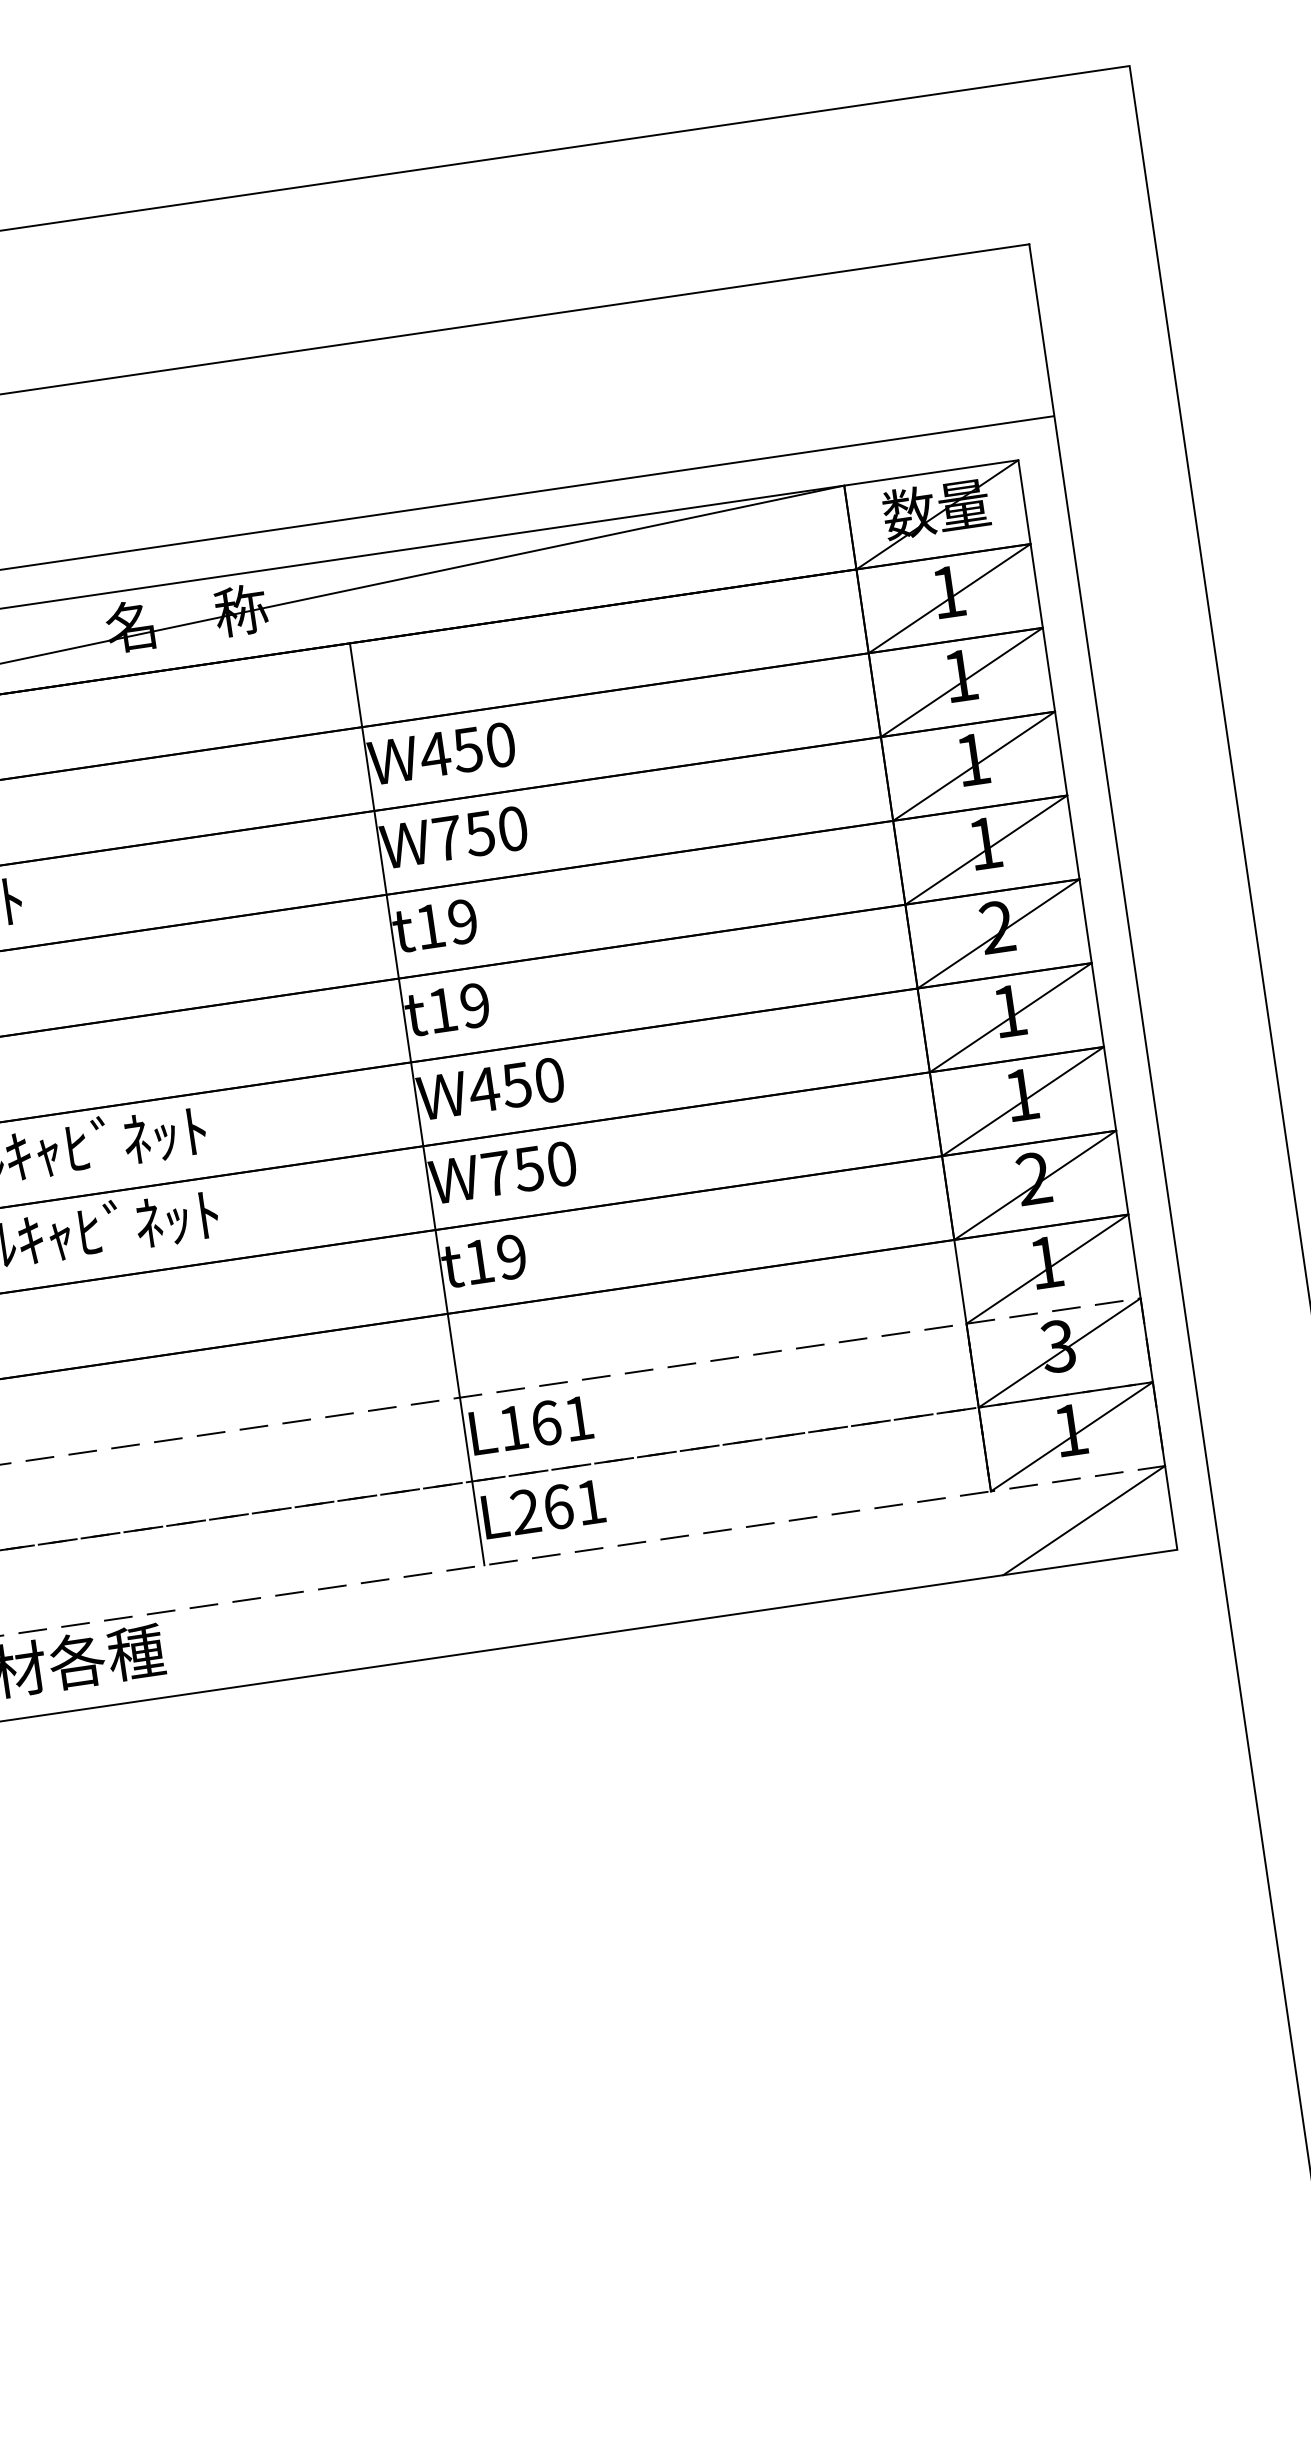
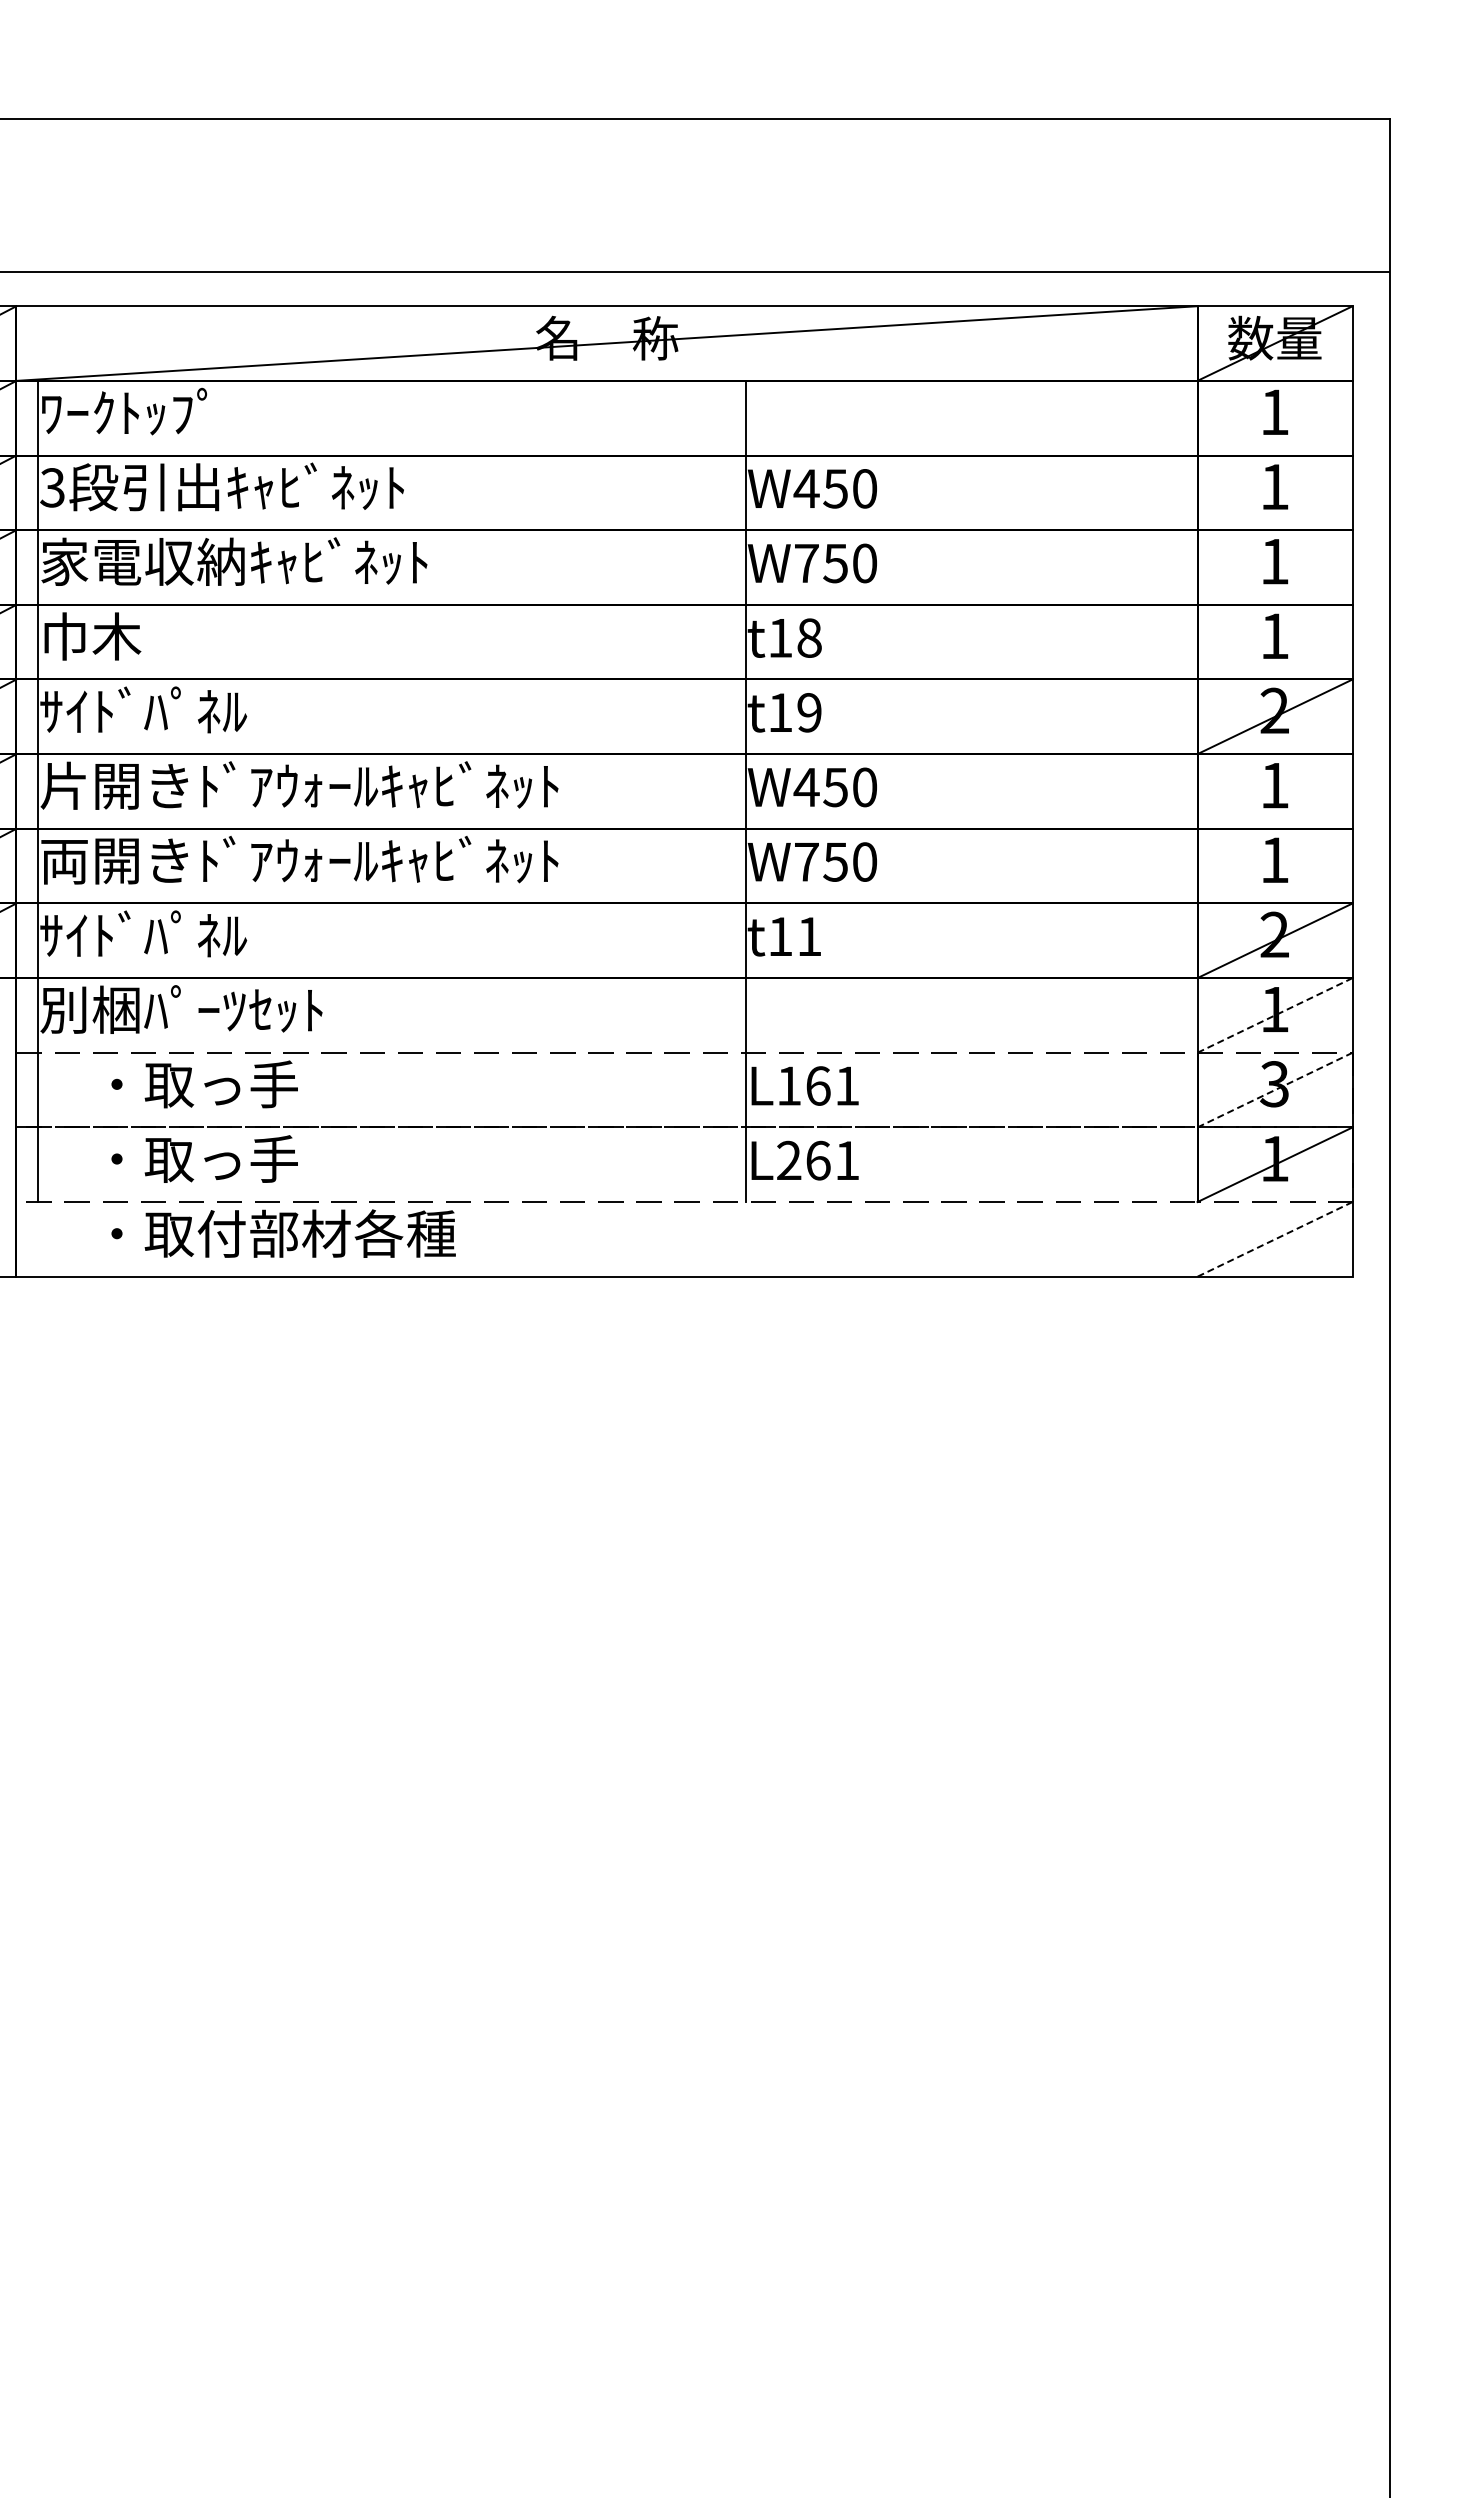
line: (948, 597) -> (1274, 417), removed
line: (961, 682) -> (1274, 492), removed
line: (973, 766) -> (1274, 567), removed
line: (985, 849) -> (1274, 641), removed
text: (462, 921) -> (809, 637), t19 -> t18
line: (1010, 1017) -> (1274, 791), removed
line: (1022, 1100) -> (1274, 865), removed
text: (511, 1256) -> (809, 936), t19 -> t11
line: (1046, 1269) -> (1274, 1015), solid -> dashed
line: (1059, 1353) -> (1274, 1090), solid -> dashed
line: (1083, 1520) -> (1274, 1239), solid -> dashed

